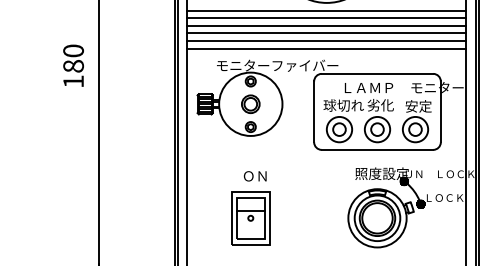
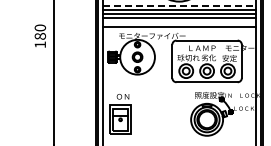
line: (327, 9) -> (179, 5), solid -> dashed
line: (325, 40) -> (178, 22), removed
part: (250, 208) -> (120, 114), moved

